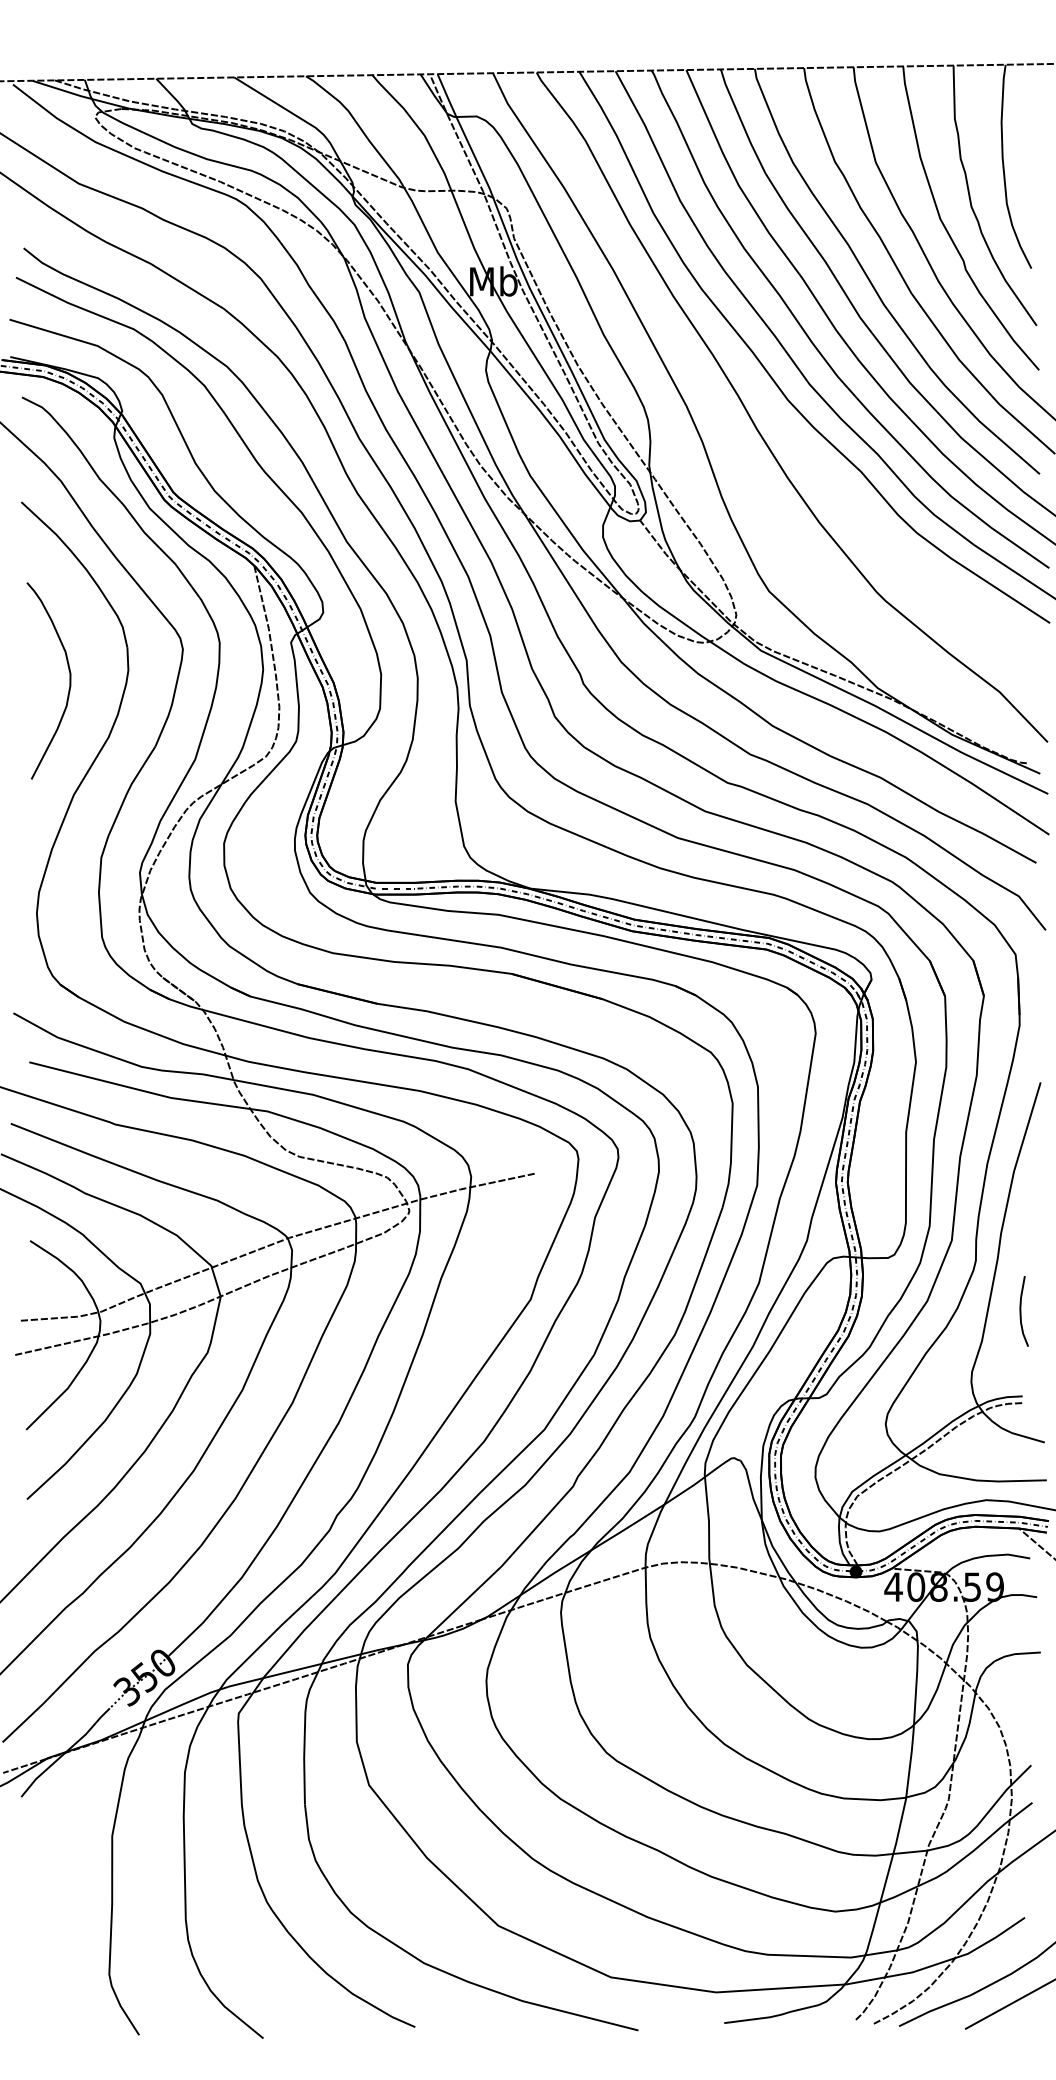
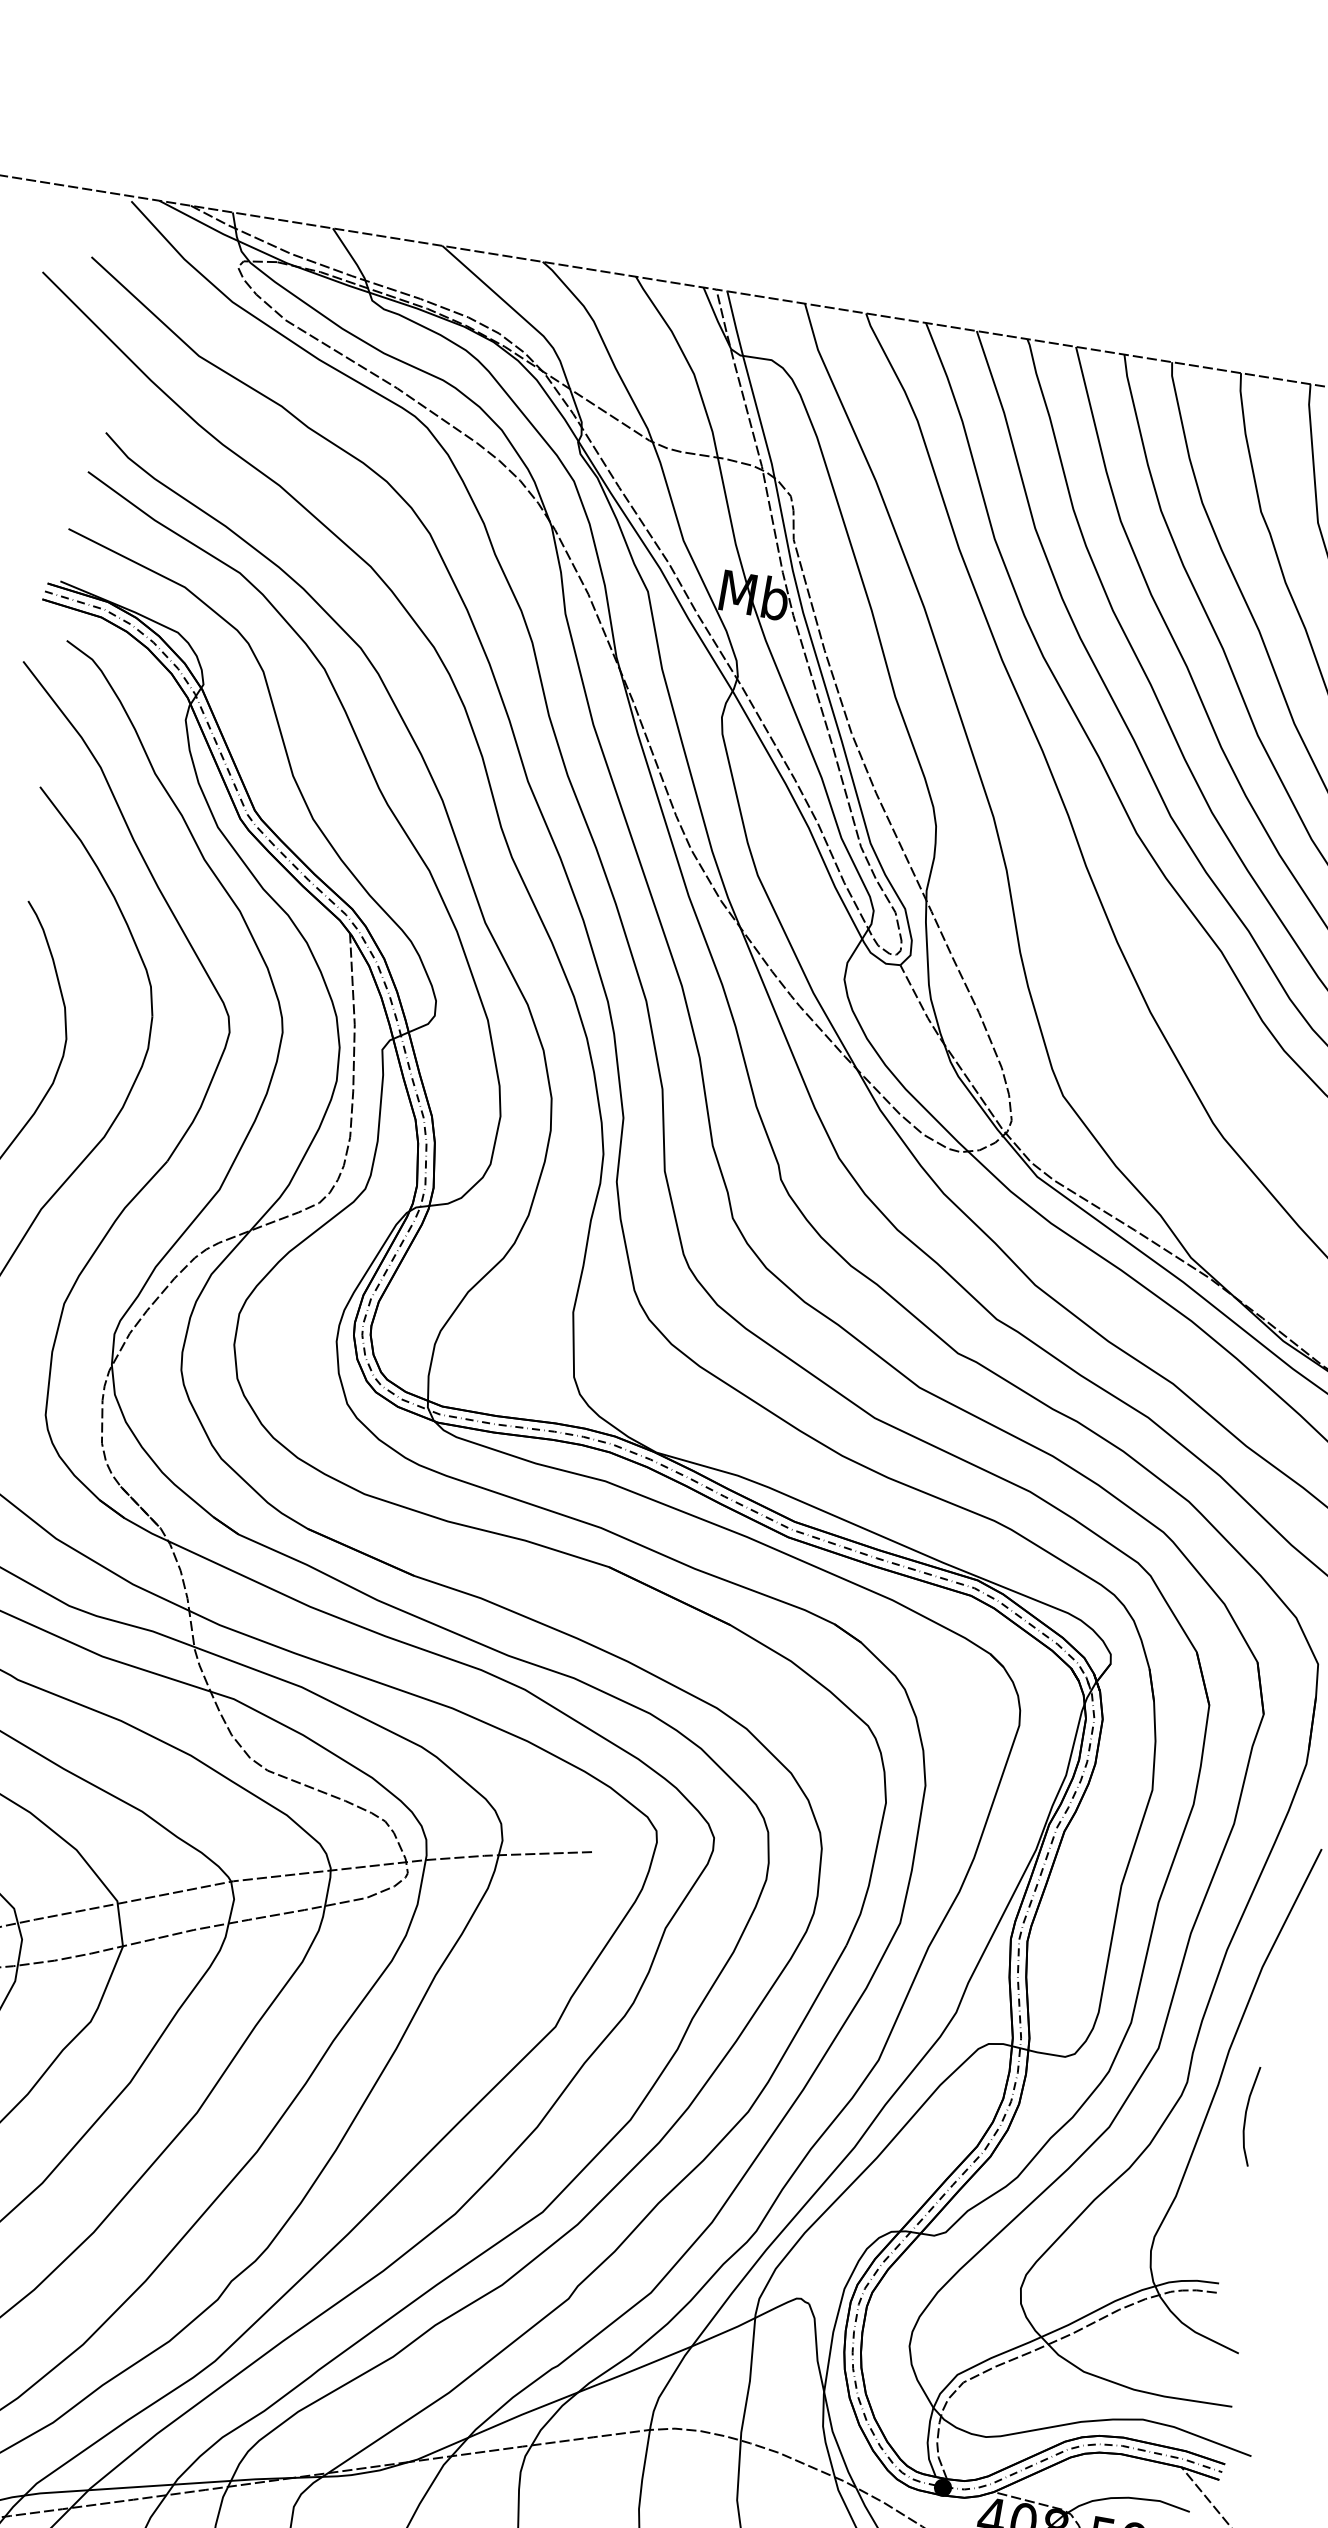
curve: (1021, 1311) -> (1247, 2115), moved

